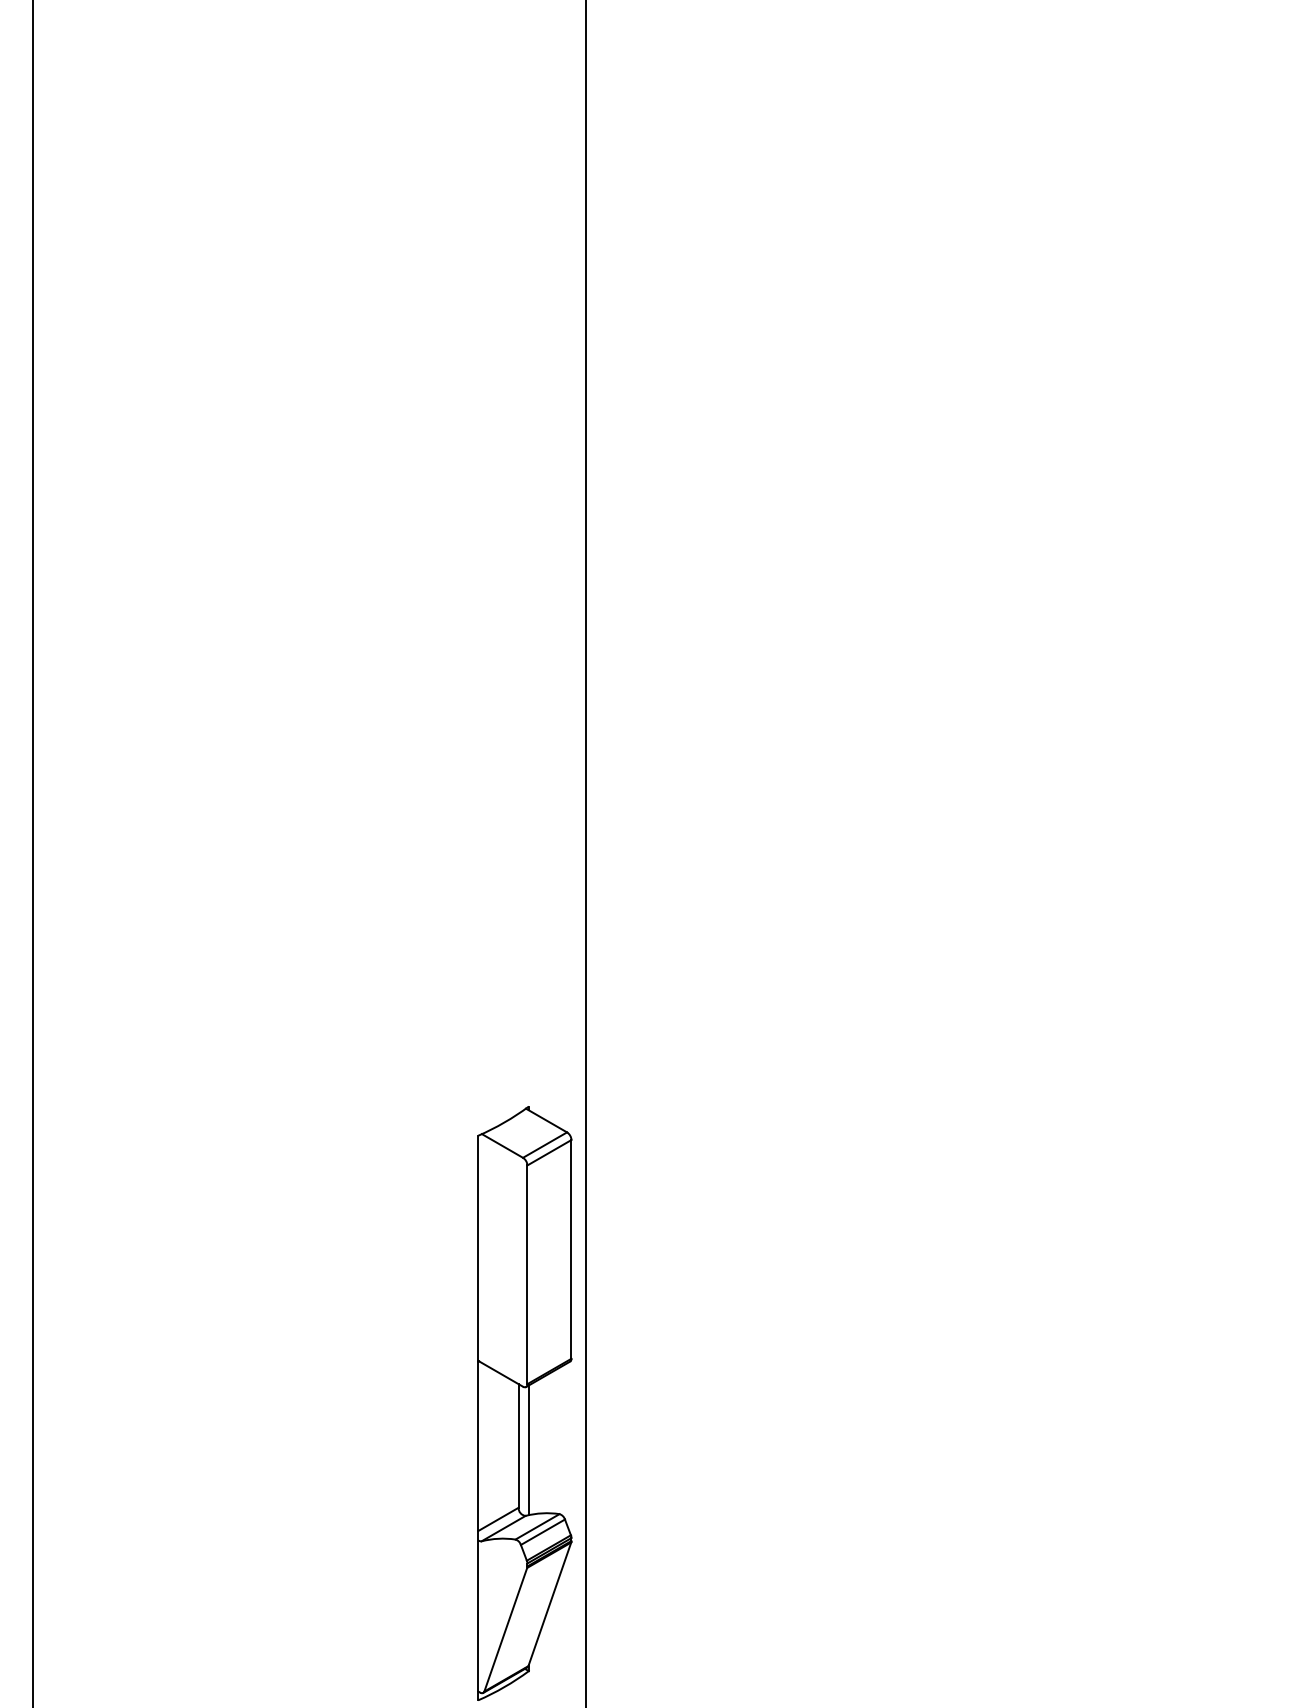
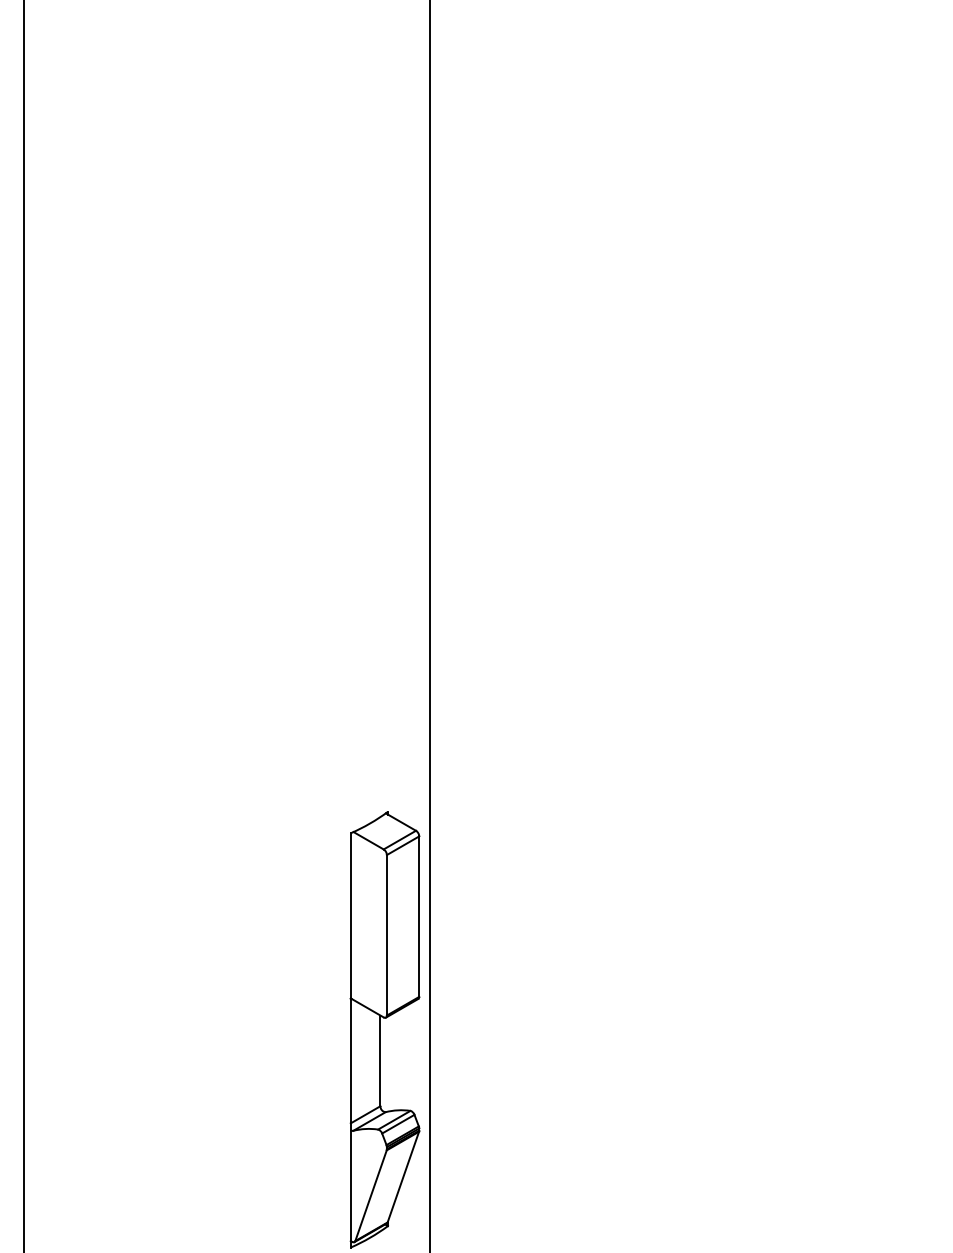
line: (528, 1450) -> (387, 1064), removed

